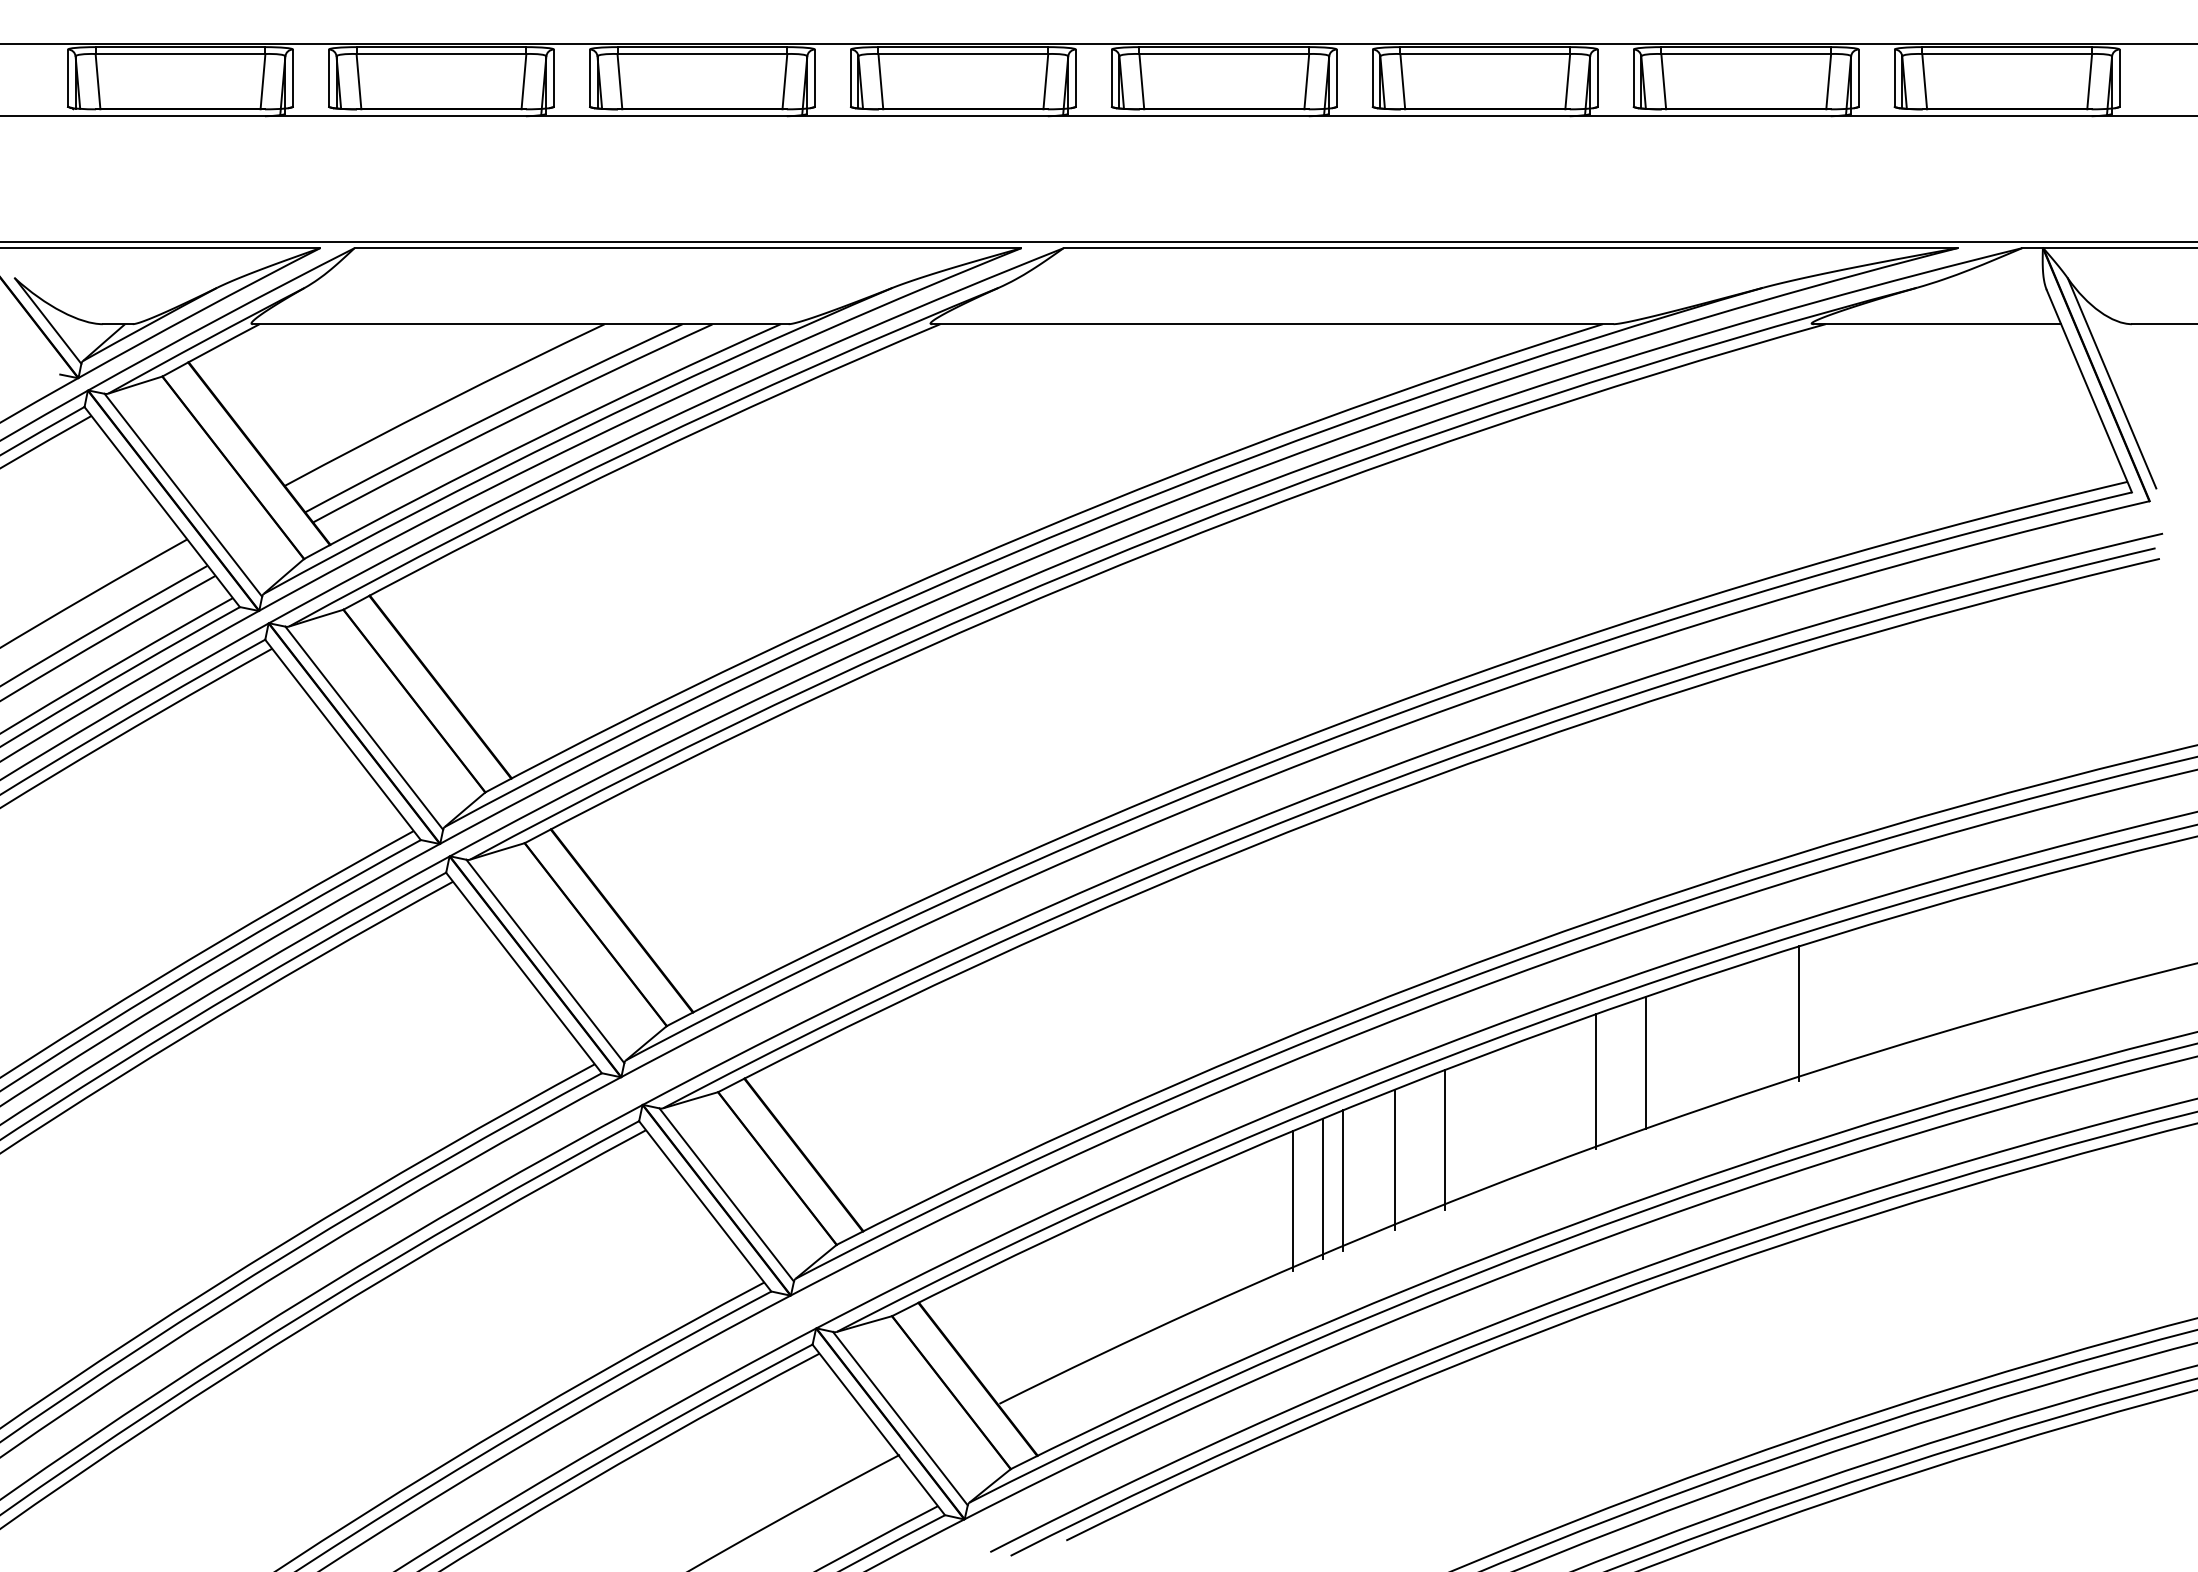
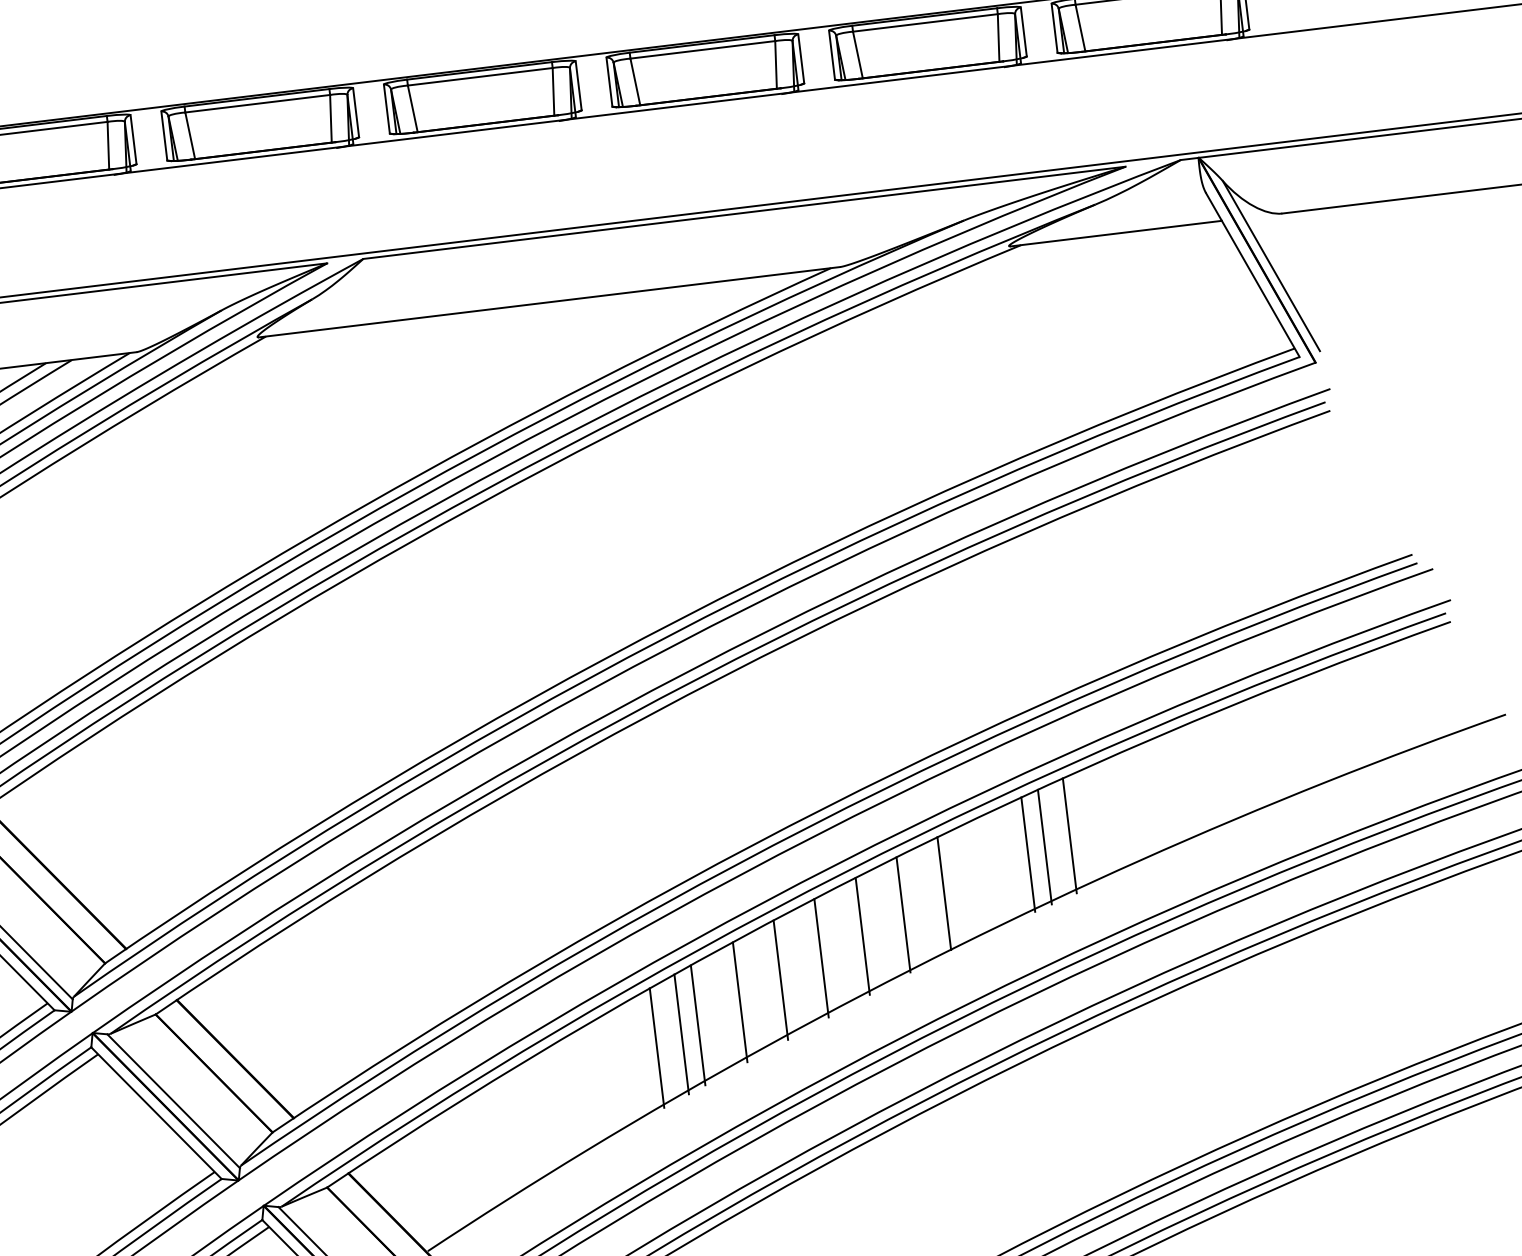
line: (1769, 1022) -> (1045, 846), added
line: (1748, 1029) -> (1028, 854), added
line: (1546, 1100) -> (863, 936), added
line: (1495, 1120) -> (821, 958), added

